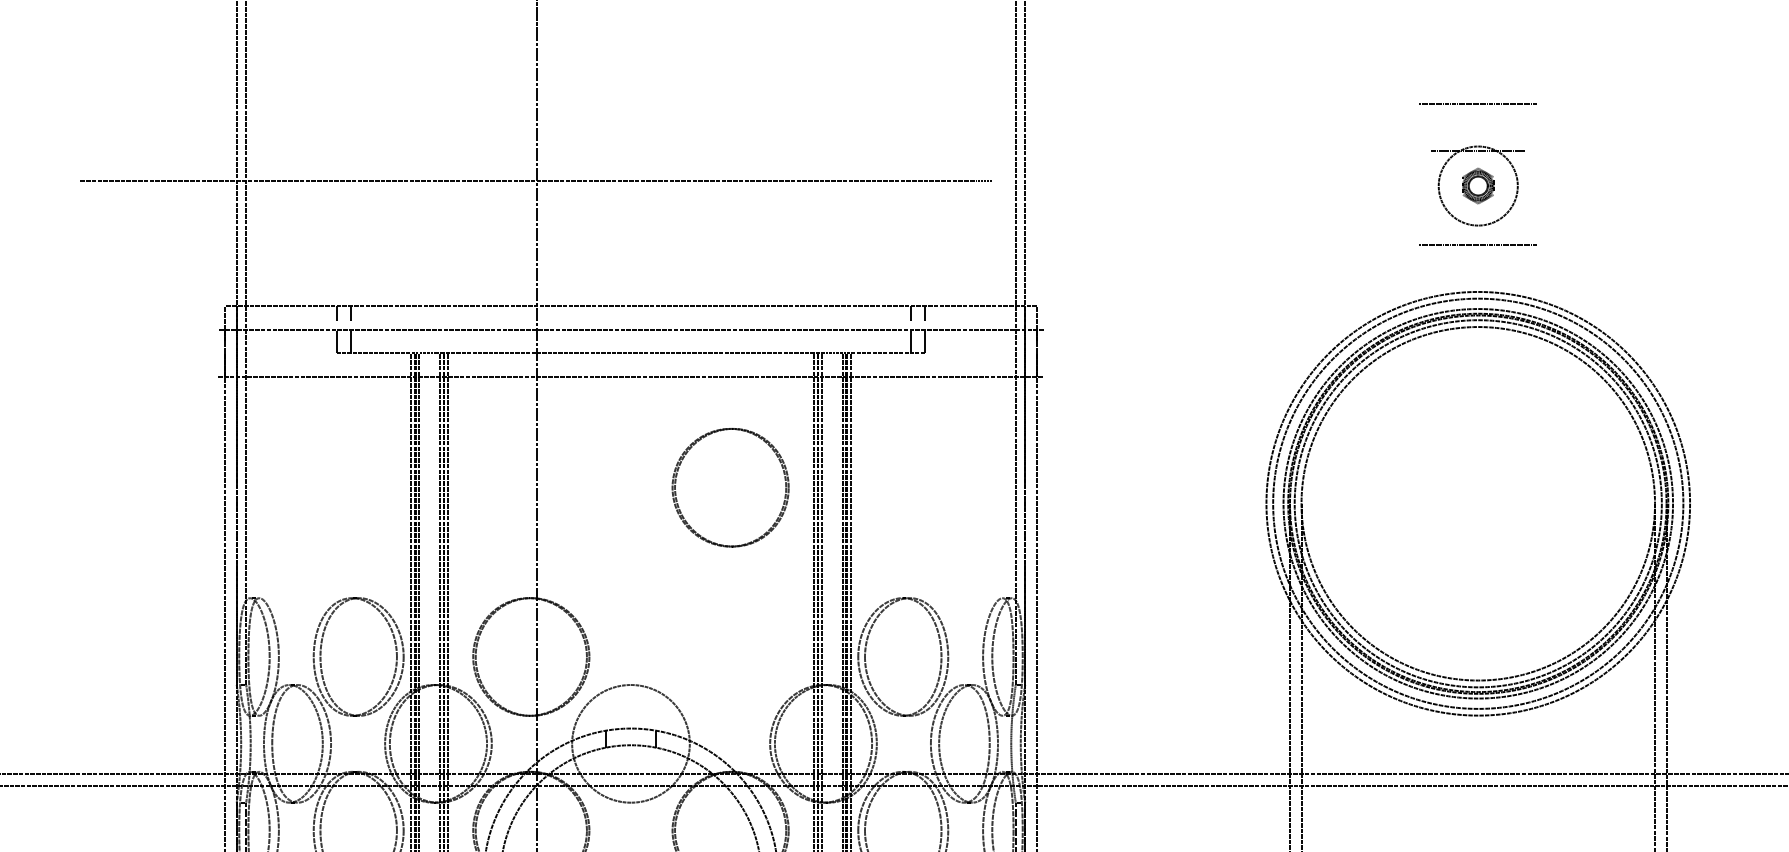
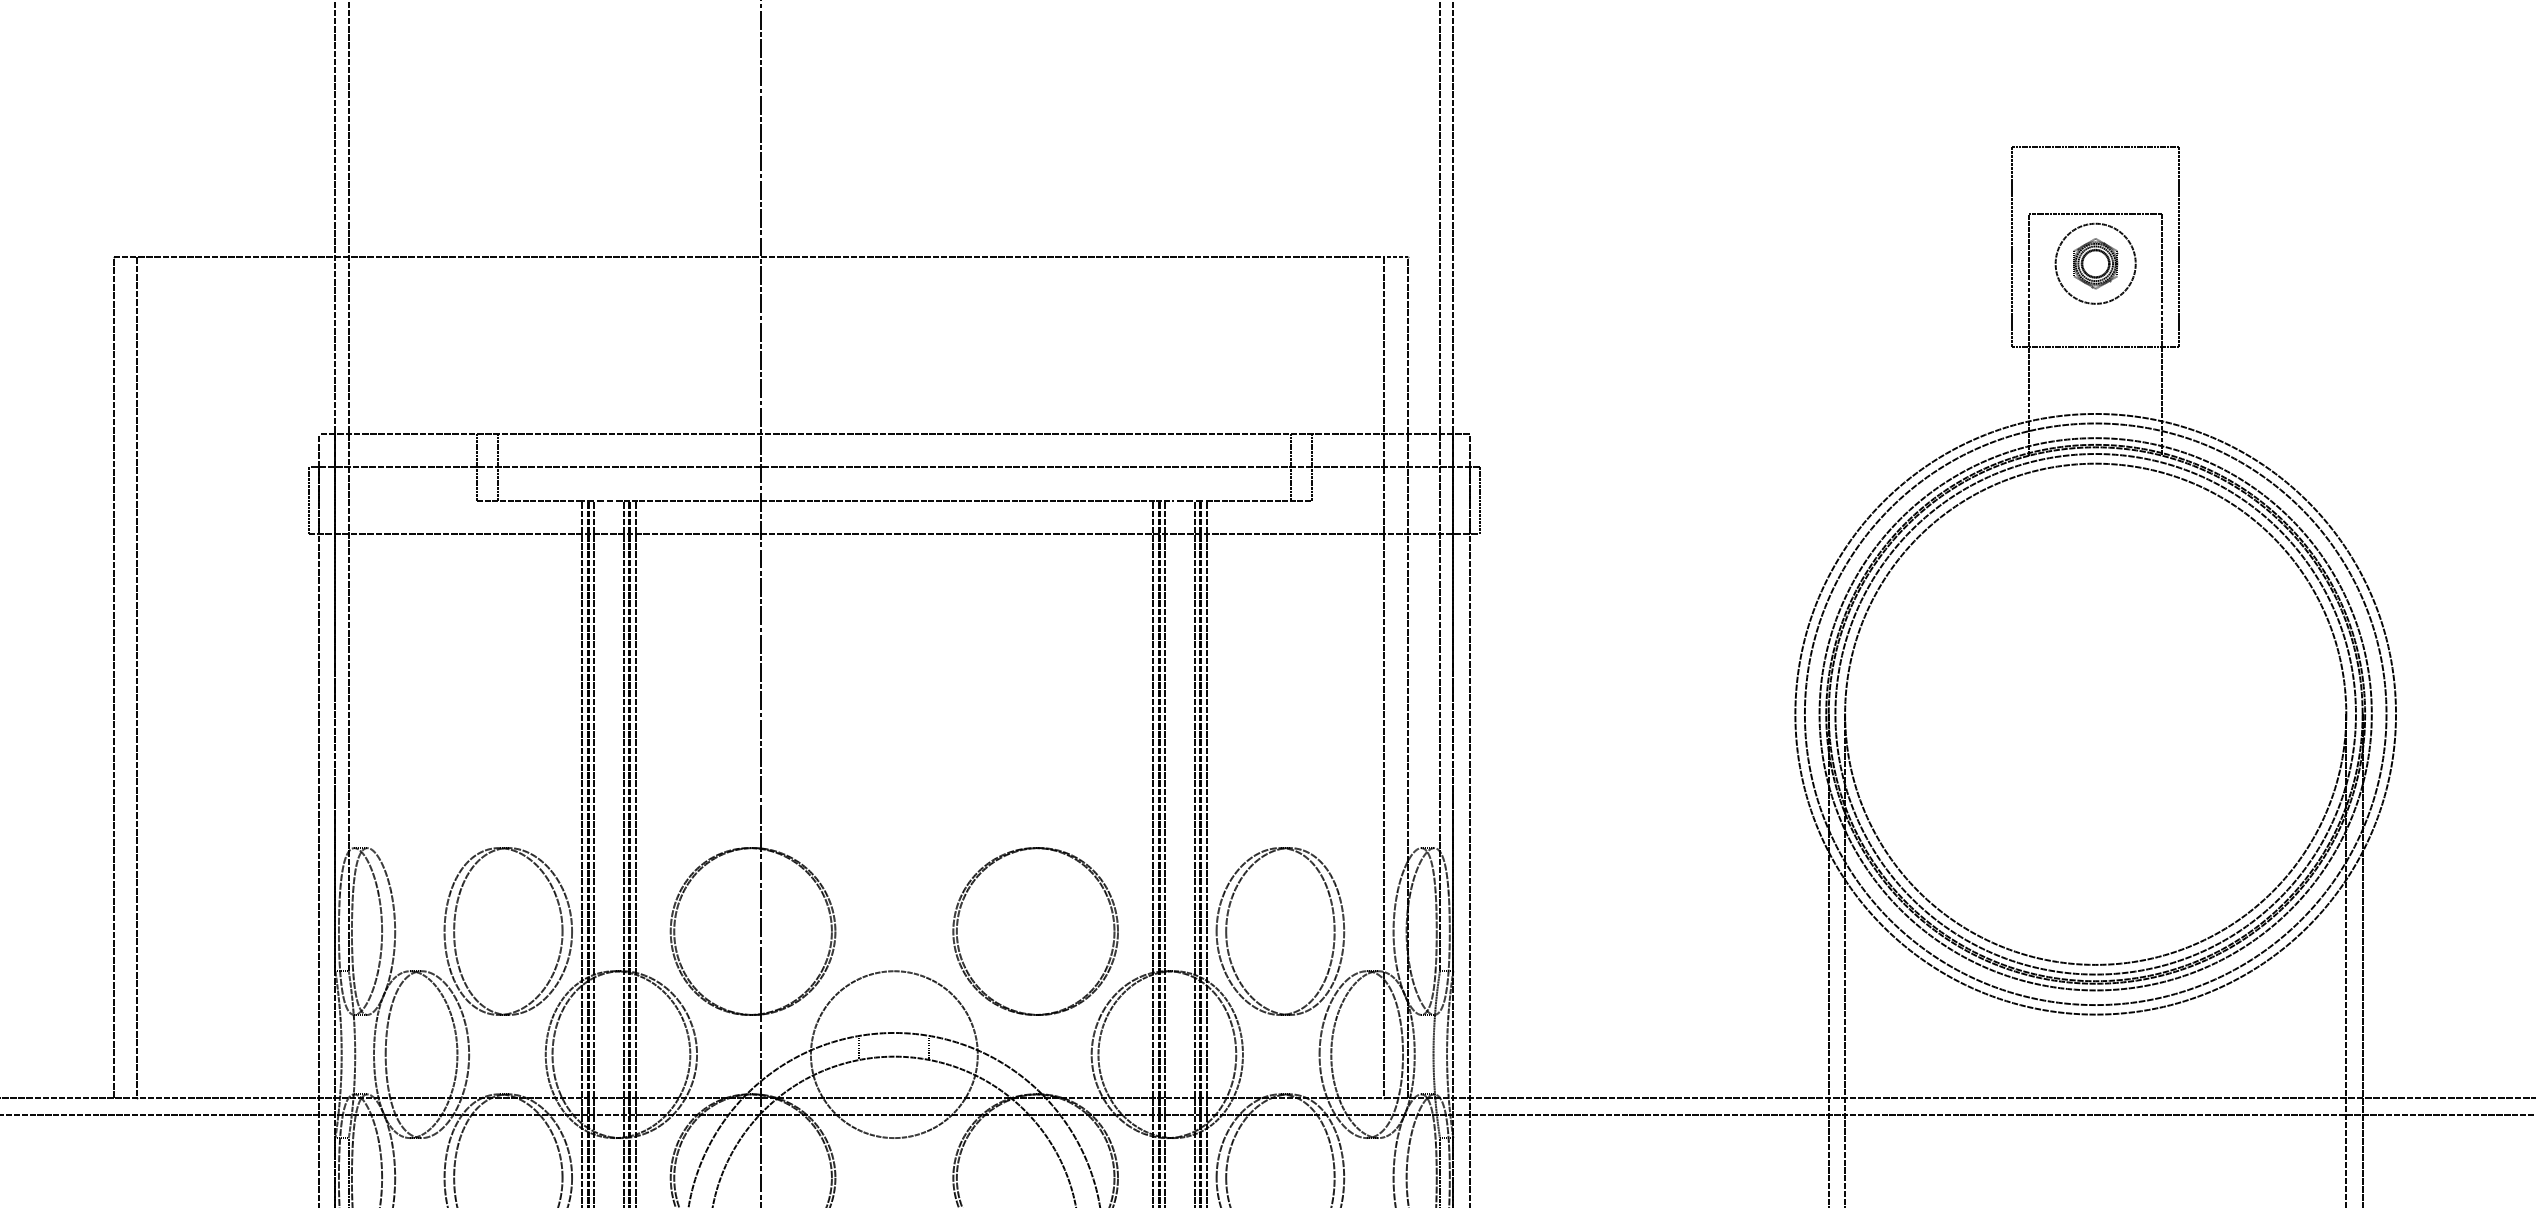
line: (1419, 174) -> (2012, 247), added
line: (1537, 174) -> (2179, 247), added
circle: (1478, 185) -> (2095, 263), size x0.71
line: (1430, 235) -> (2028, 334), added
line: (1525, 235) -> (2162, 334), added
line: (217, 353) -> (308, 500), added
line: (1044, 353) -> (1480, 500), added
line: (80, 477) -> (113, 677), added
line: (97, 477) -> (137, 677), added
line: (975, 477) -> (1383, 677), added
line: (992, 477) -> (1407, 677), added
part: (676, 482) -> (958, 924), moved

